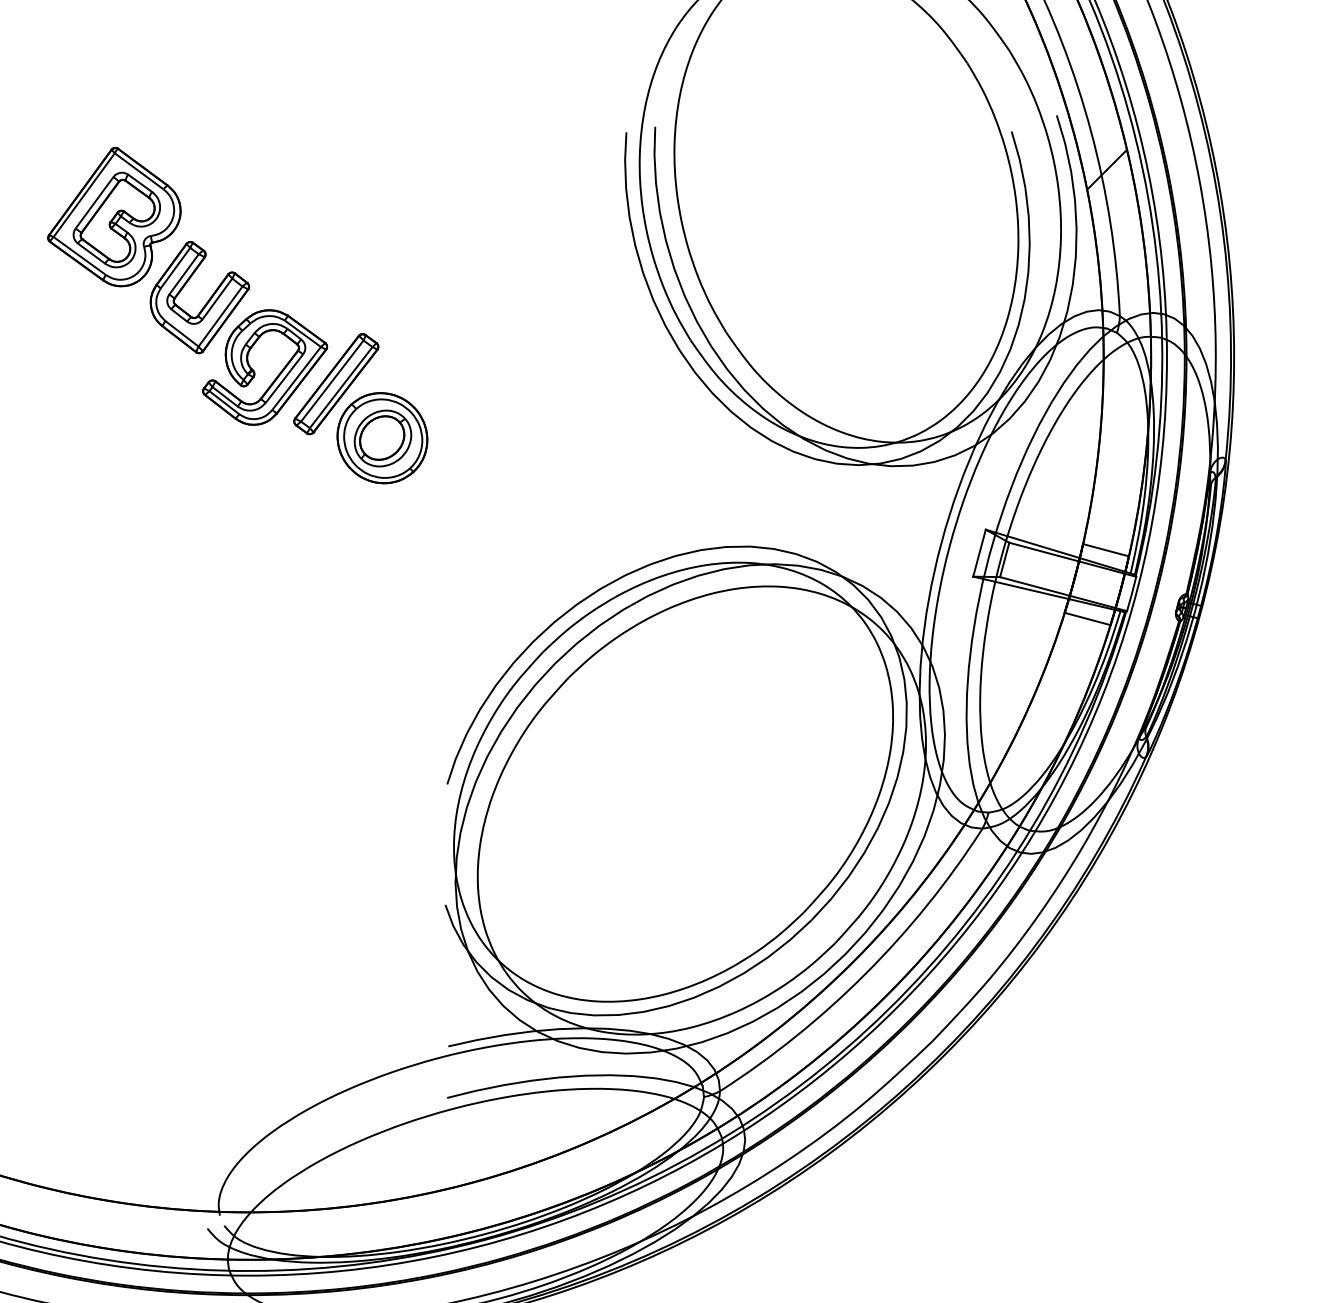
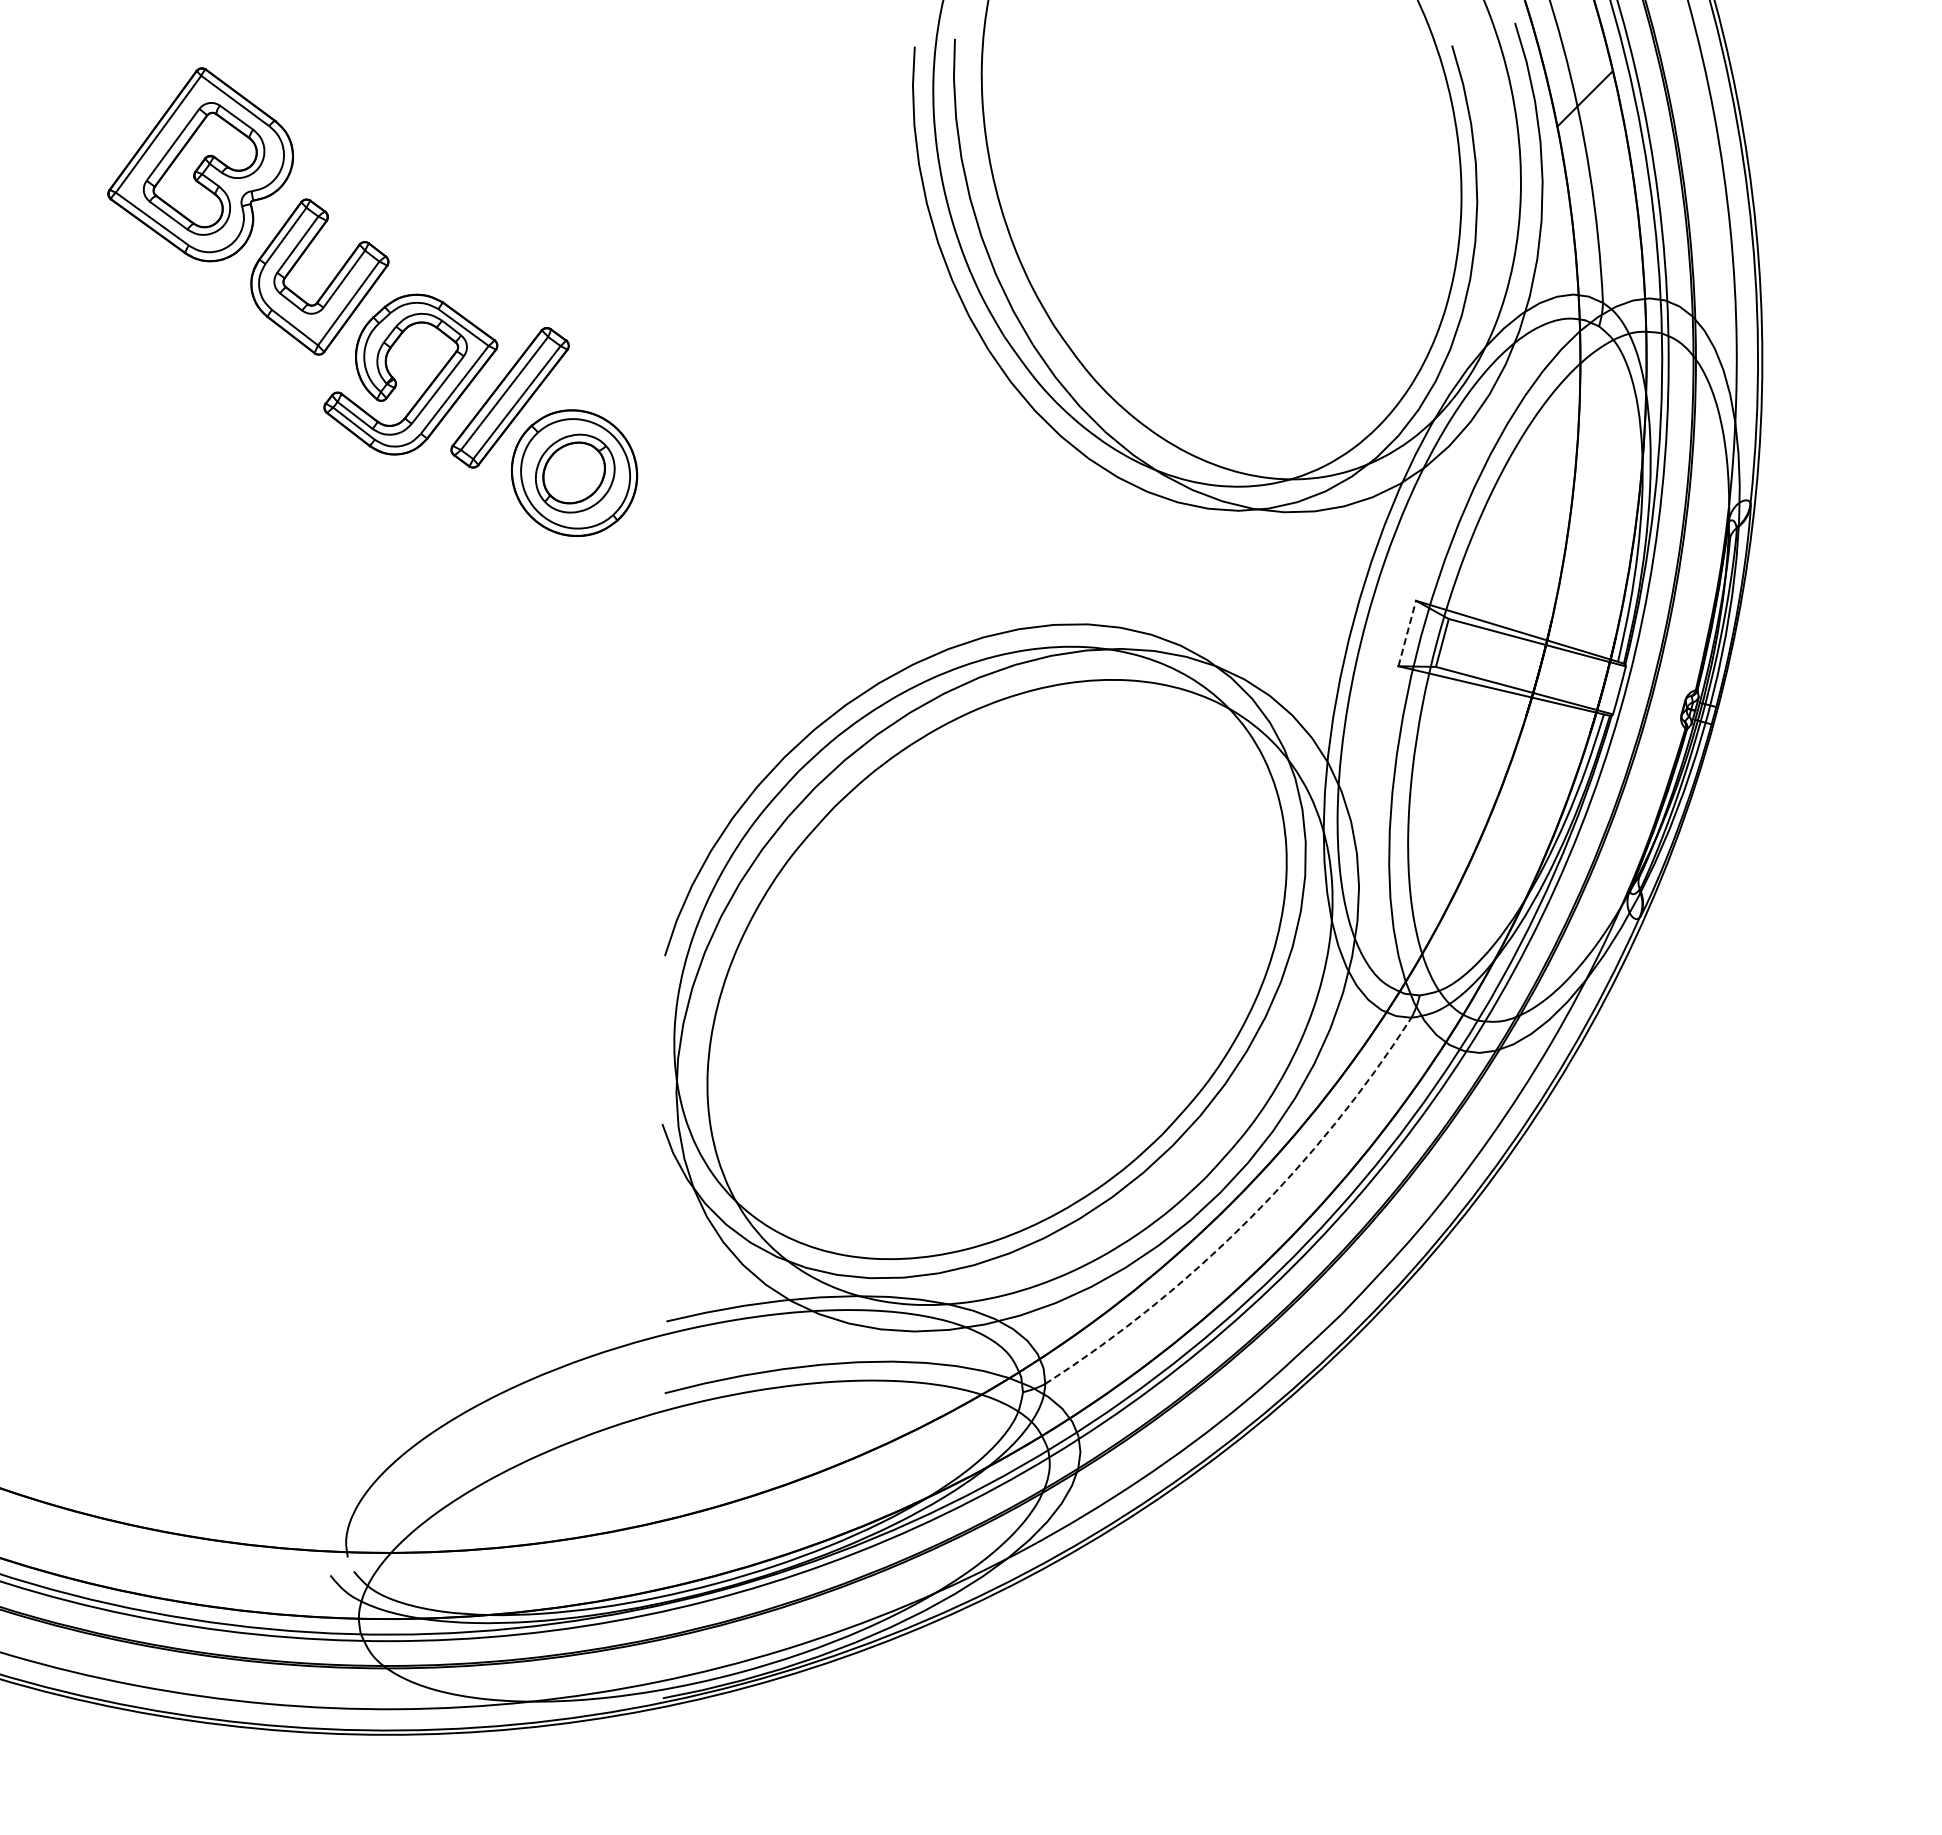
line: (1105, 550) -> (1583, 629), removed
line: (979, 553) -> (1407, 633), solid -> dashed
line: (1087, 618) -> (1557, 724), removed
arc: (865, 974) -> (1248, 1220), solid -> dashed

